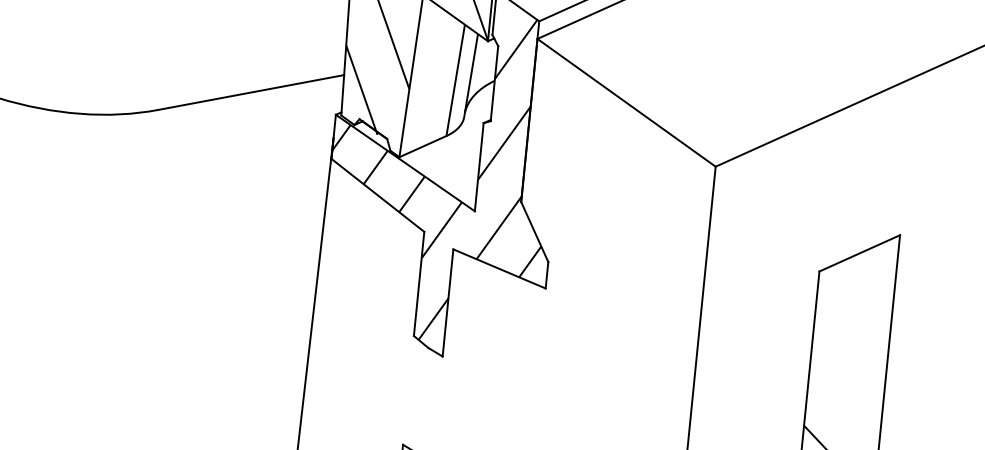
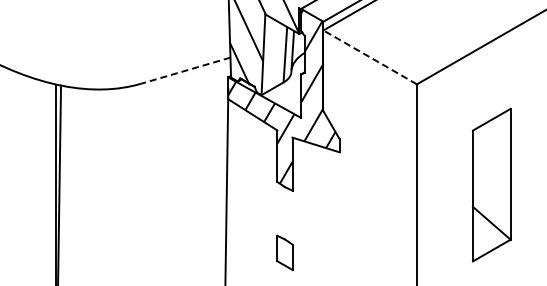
line: (250, 92) -> (185, 70), solid -> dashed
line: (627, 103) -> (370, 57), solid -> dashed

